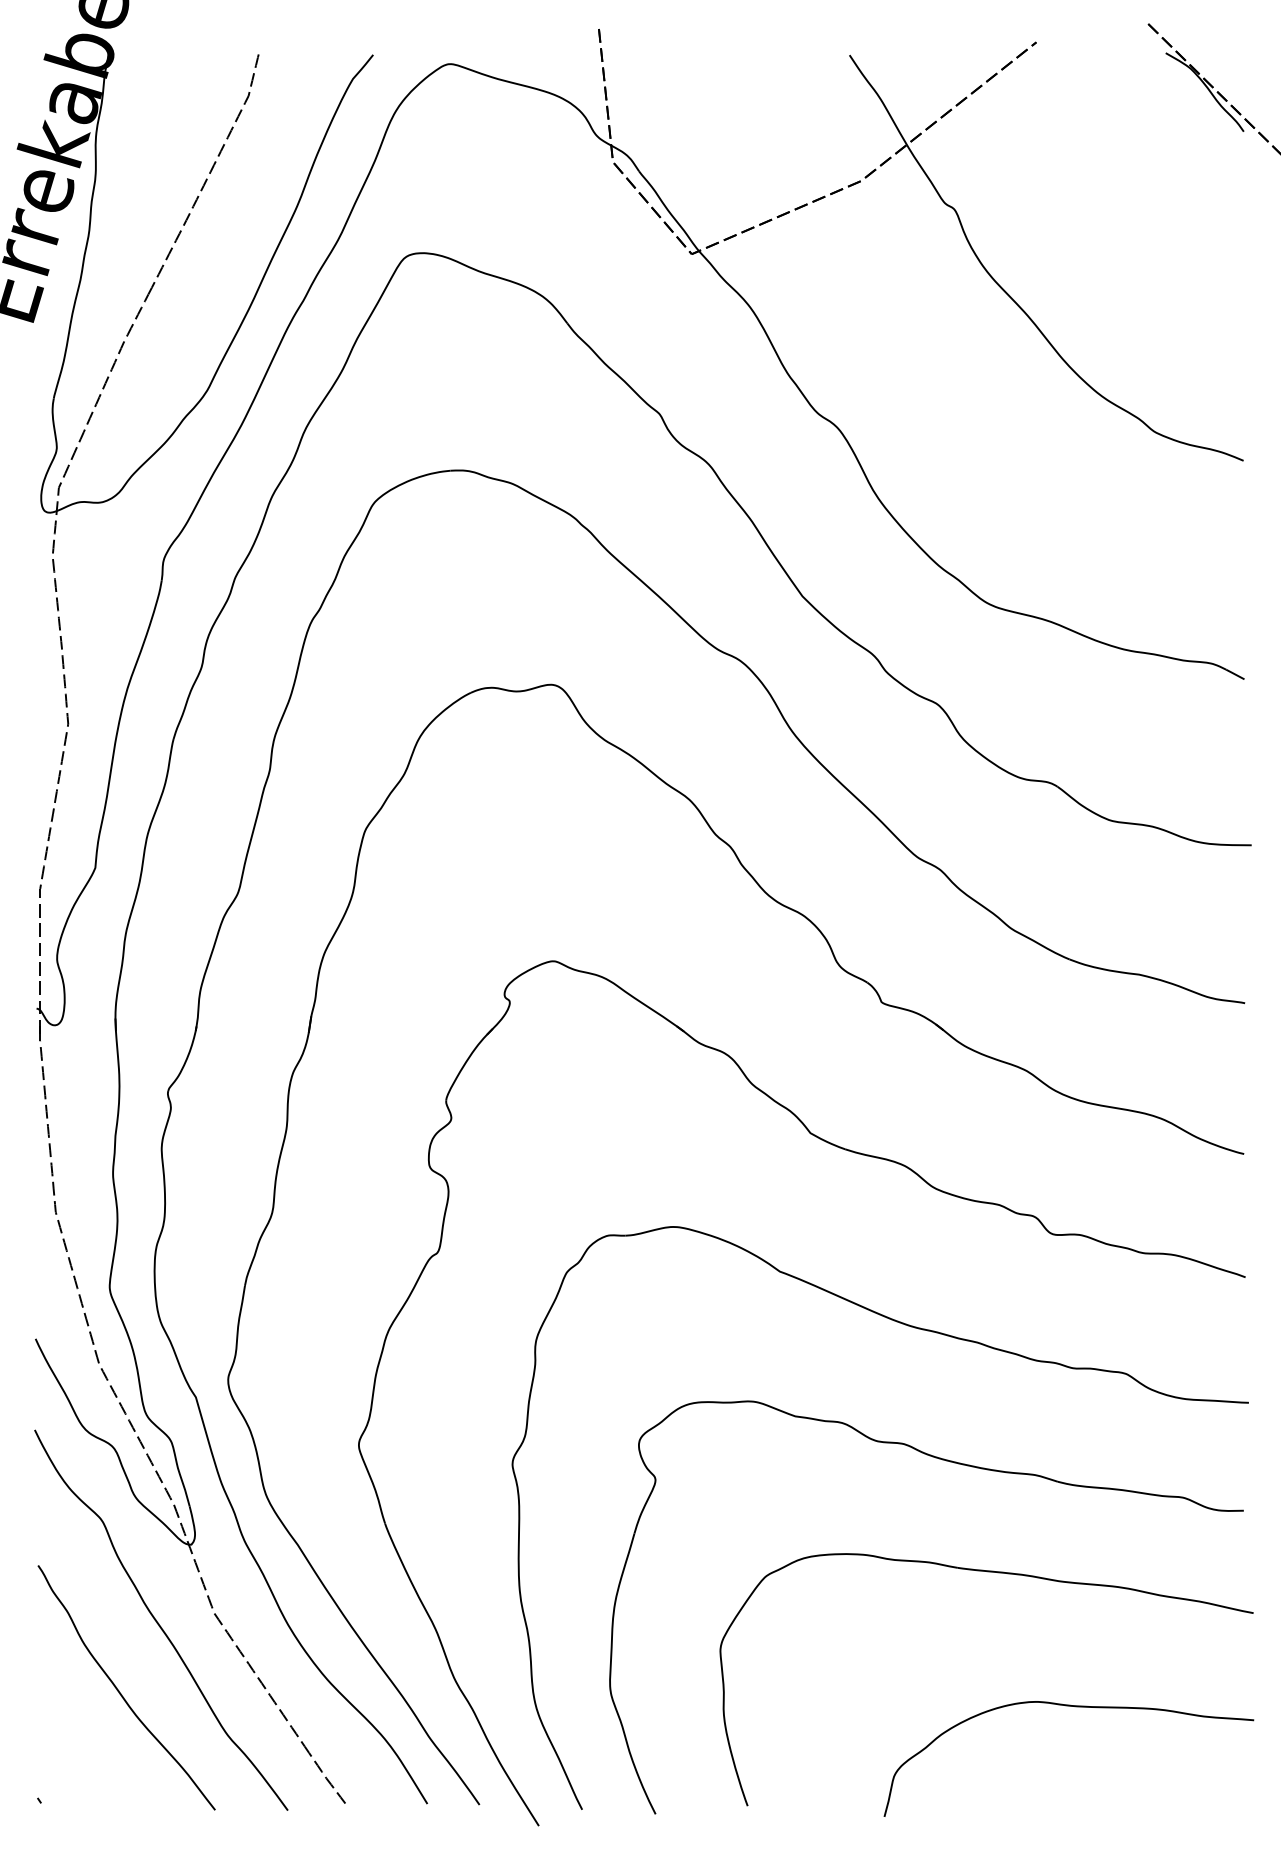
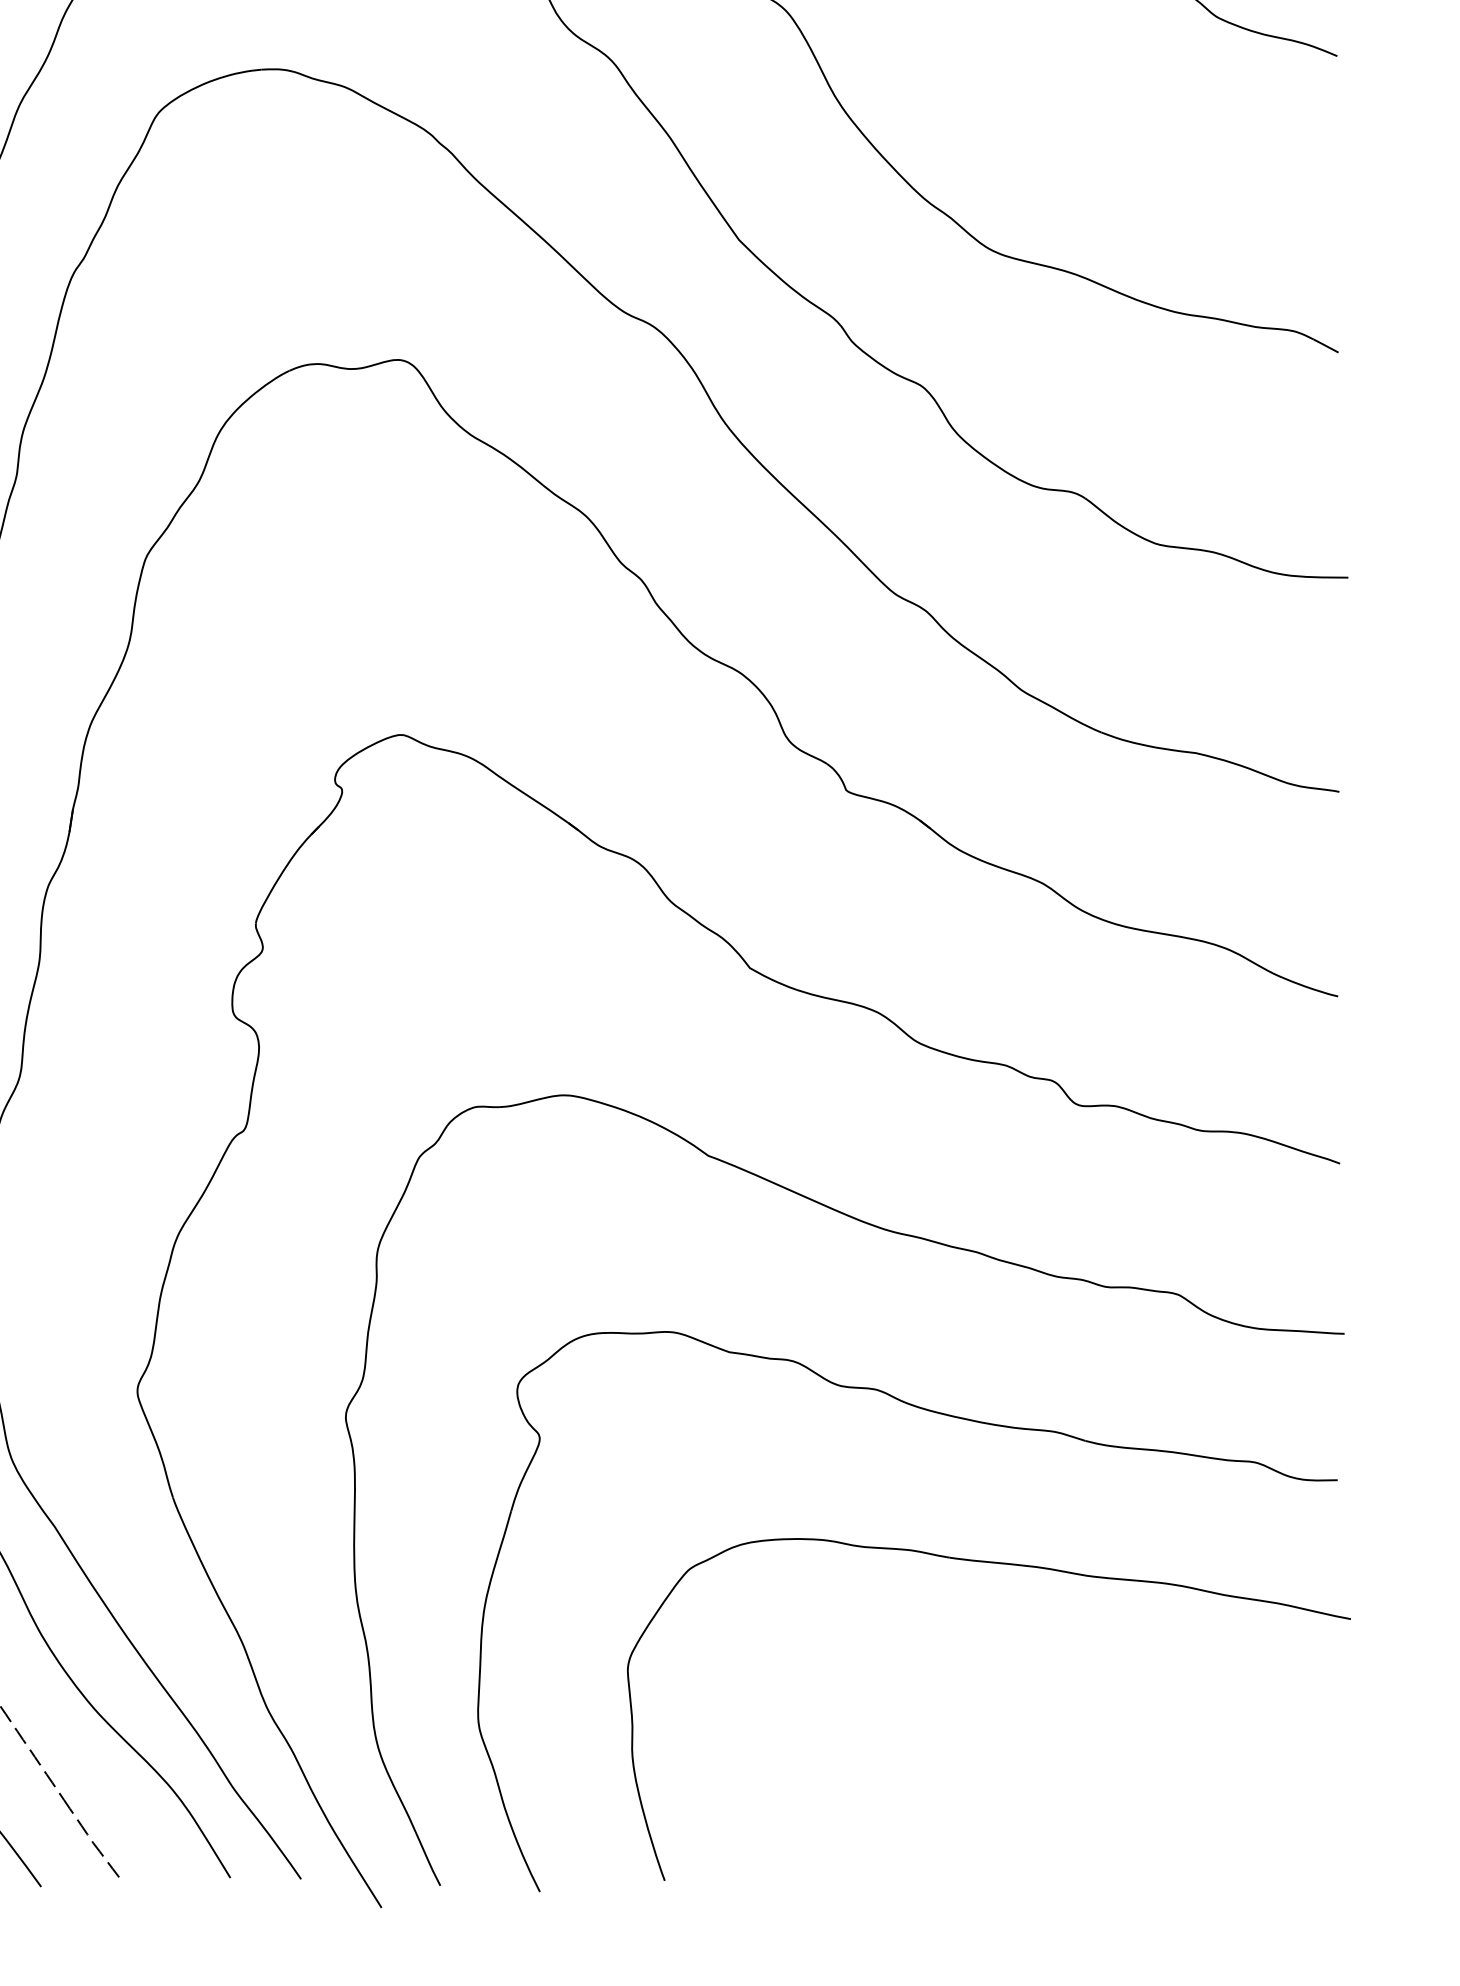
curve: (1075, 1707) -> (1109, 1747), removed

